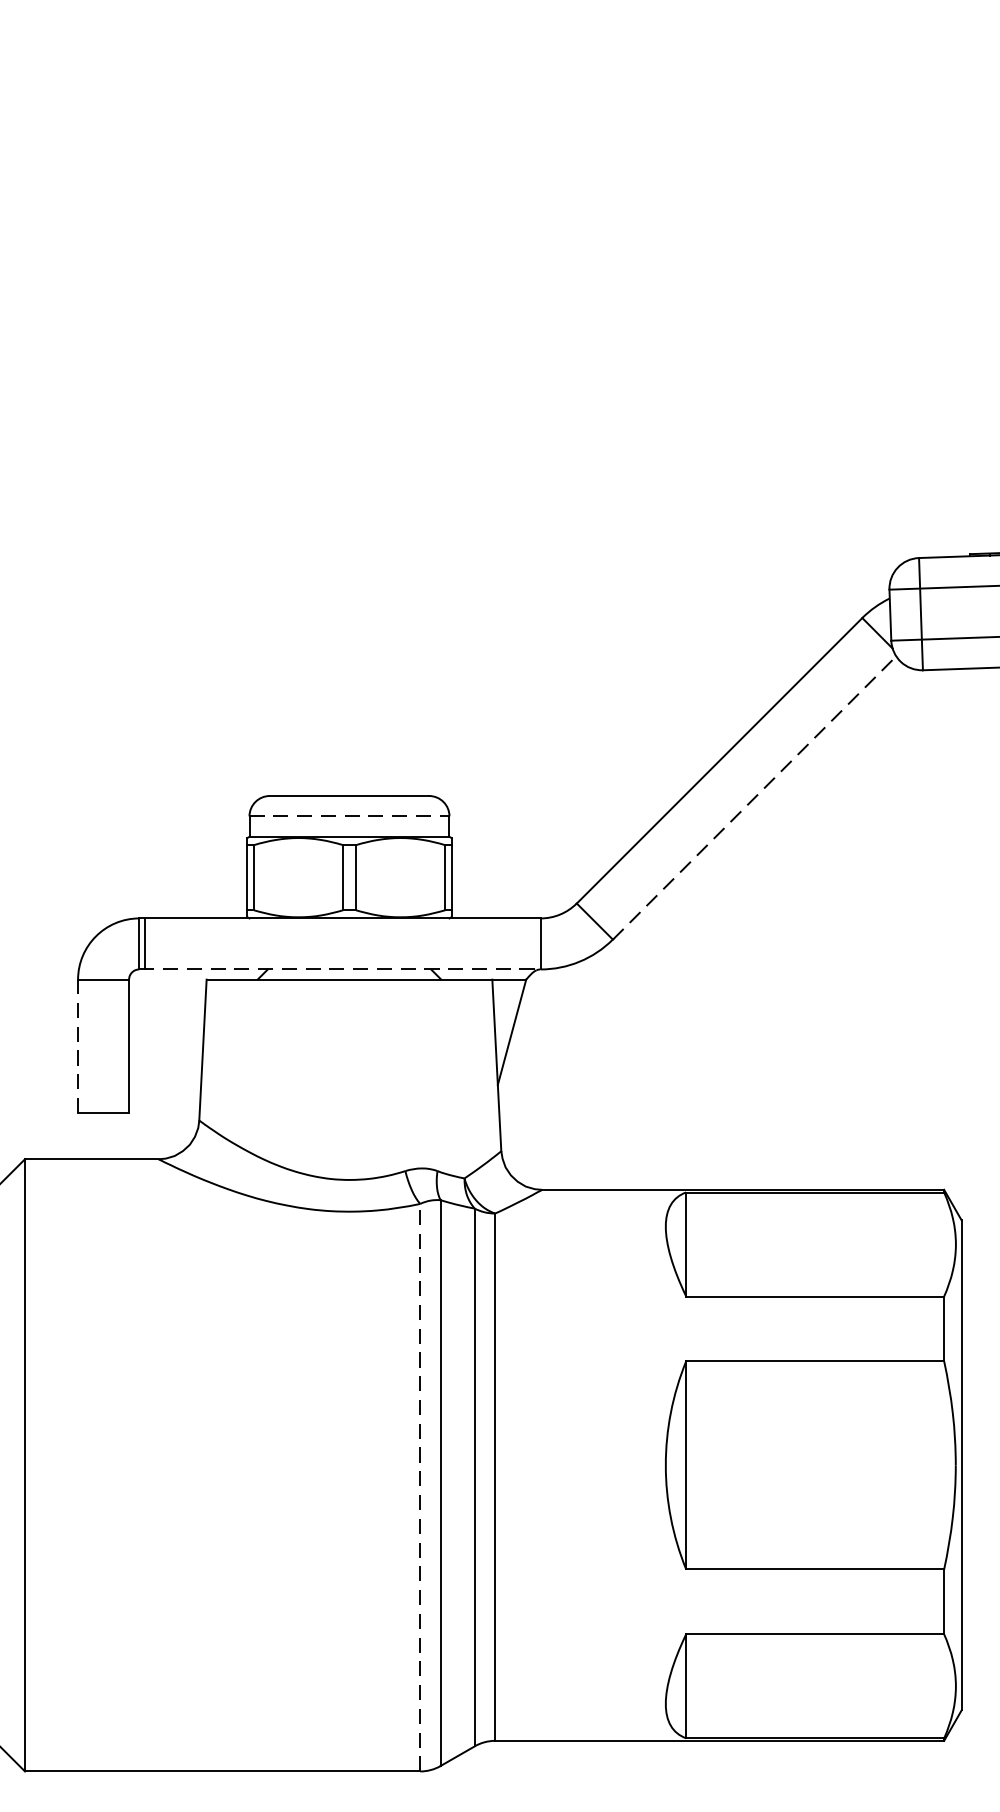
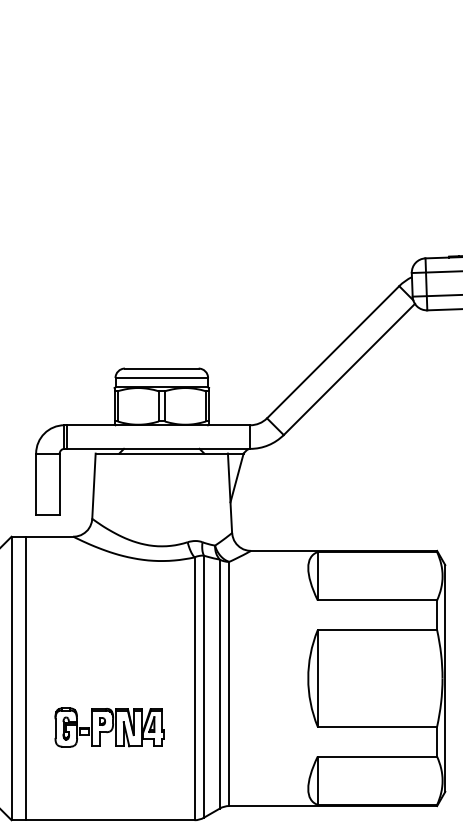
line: (754, 798) -> (349, 369), dashed -> solid
line: (350, 817) -> (162, 378), dashed -> solid
line: (340, 968) -> (157, 448), dashed -> solid
line: (78, 1046) -> (36, 484), dashed -> solid
line: (55, 1465) -> (25, 678), added
line: (420, 1486) -> (194, 688), dashed -> solid
part: (236, 1571) -> (109, 727), added

